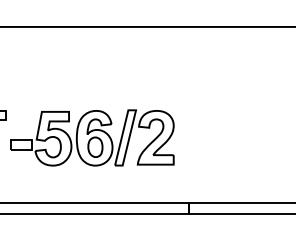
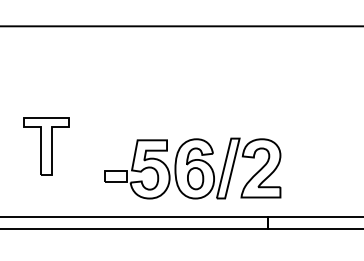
part: (92, 137) -> (192, 168), moved

